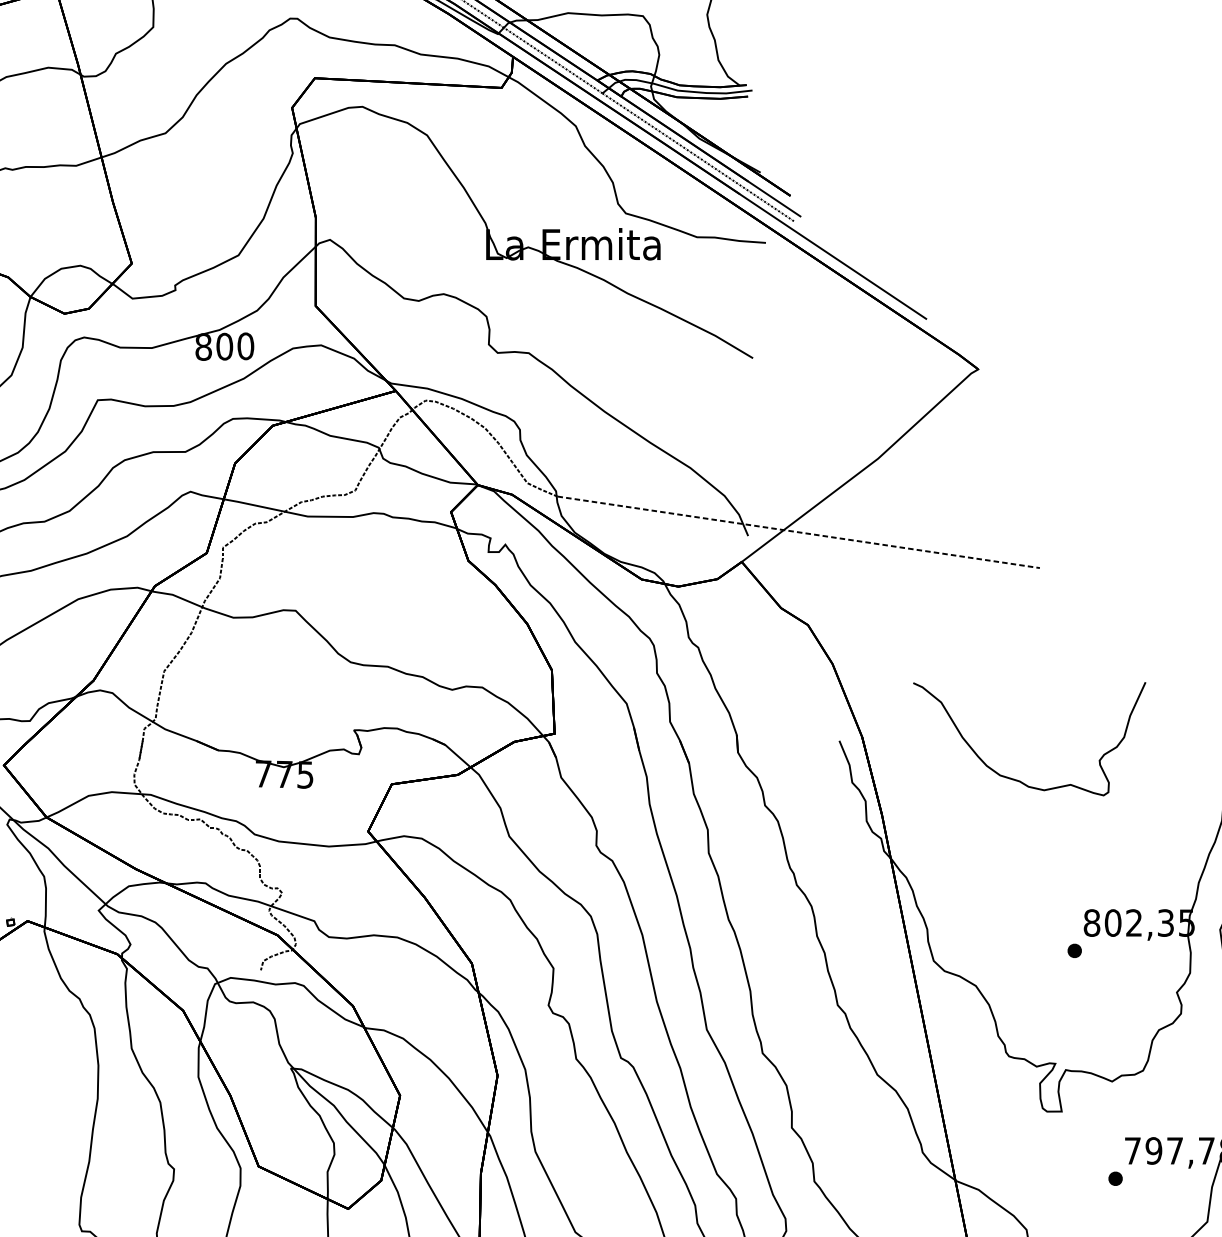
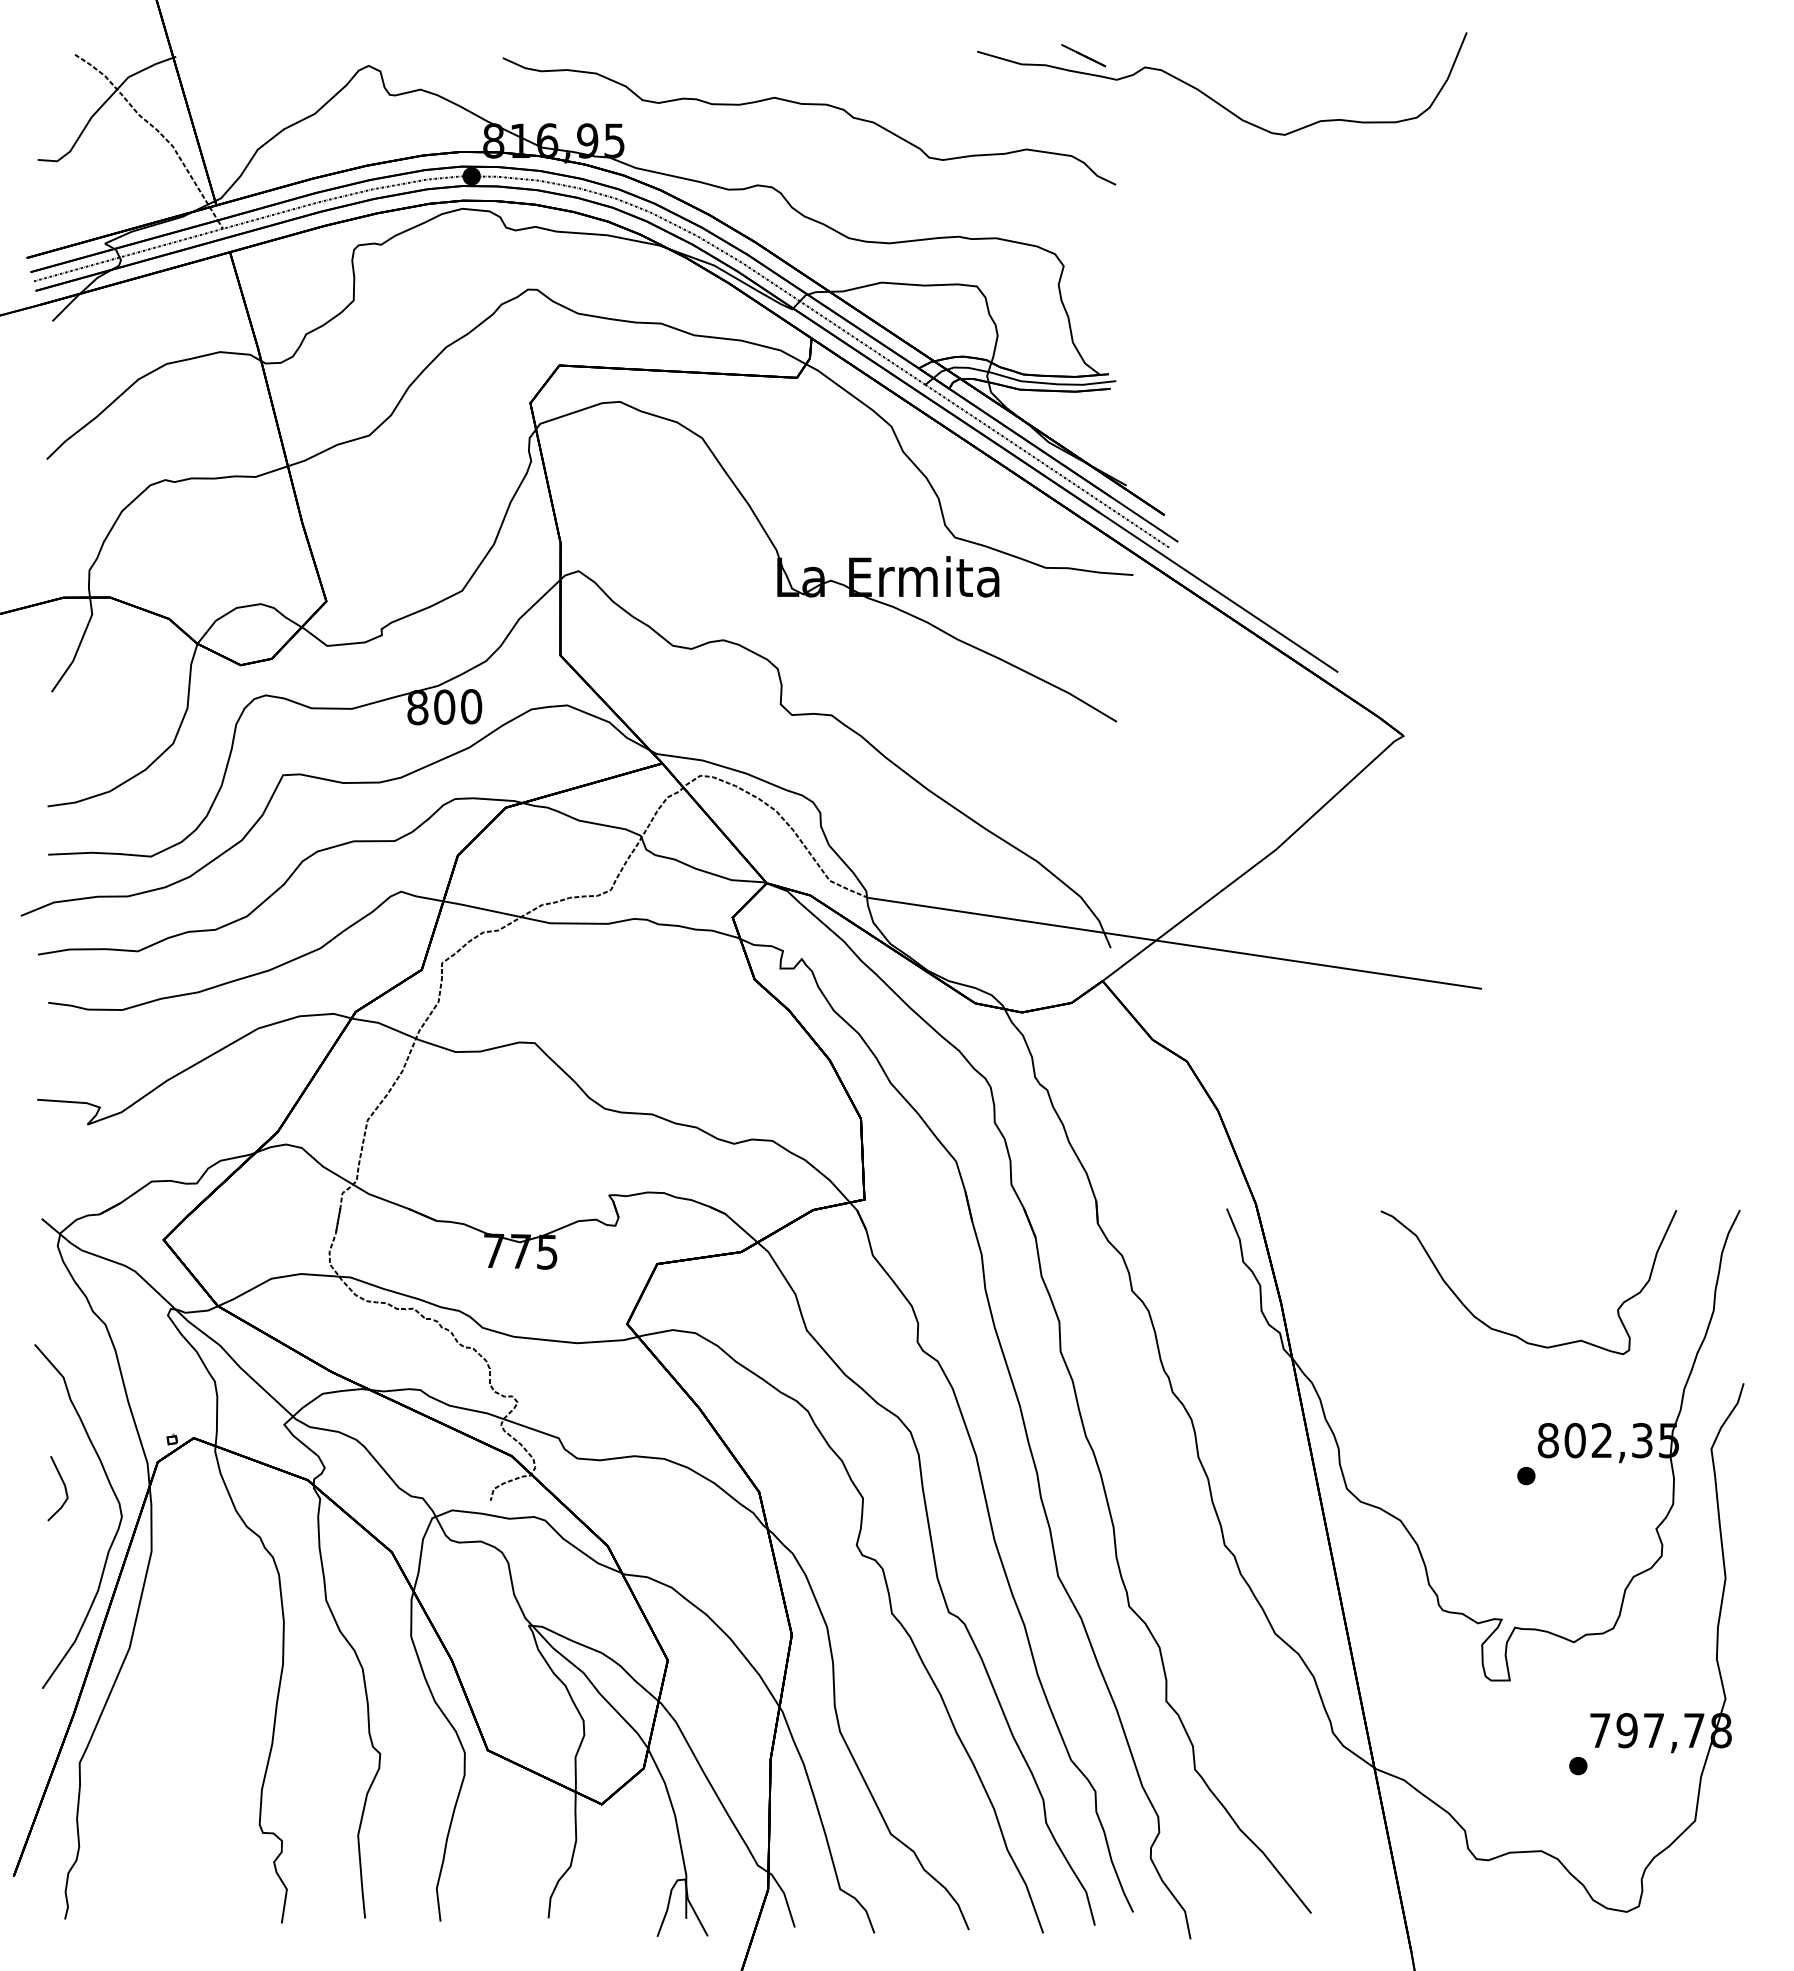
line: (799, 532) -> (1175, 943), dashed -> solid
part: (1018, 779) -> (1514, 1334), moved

